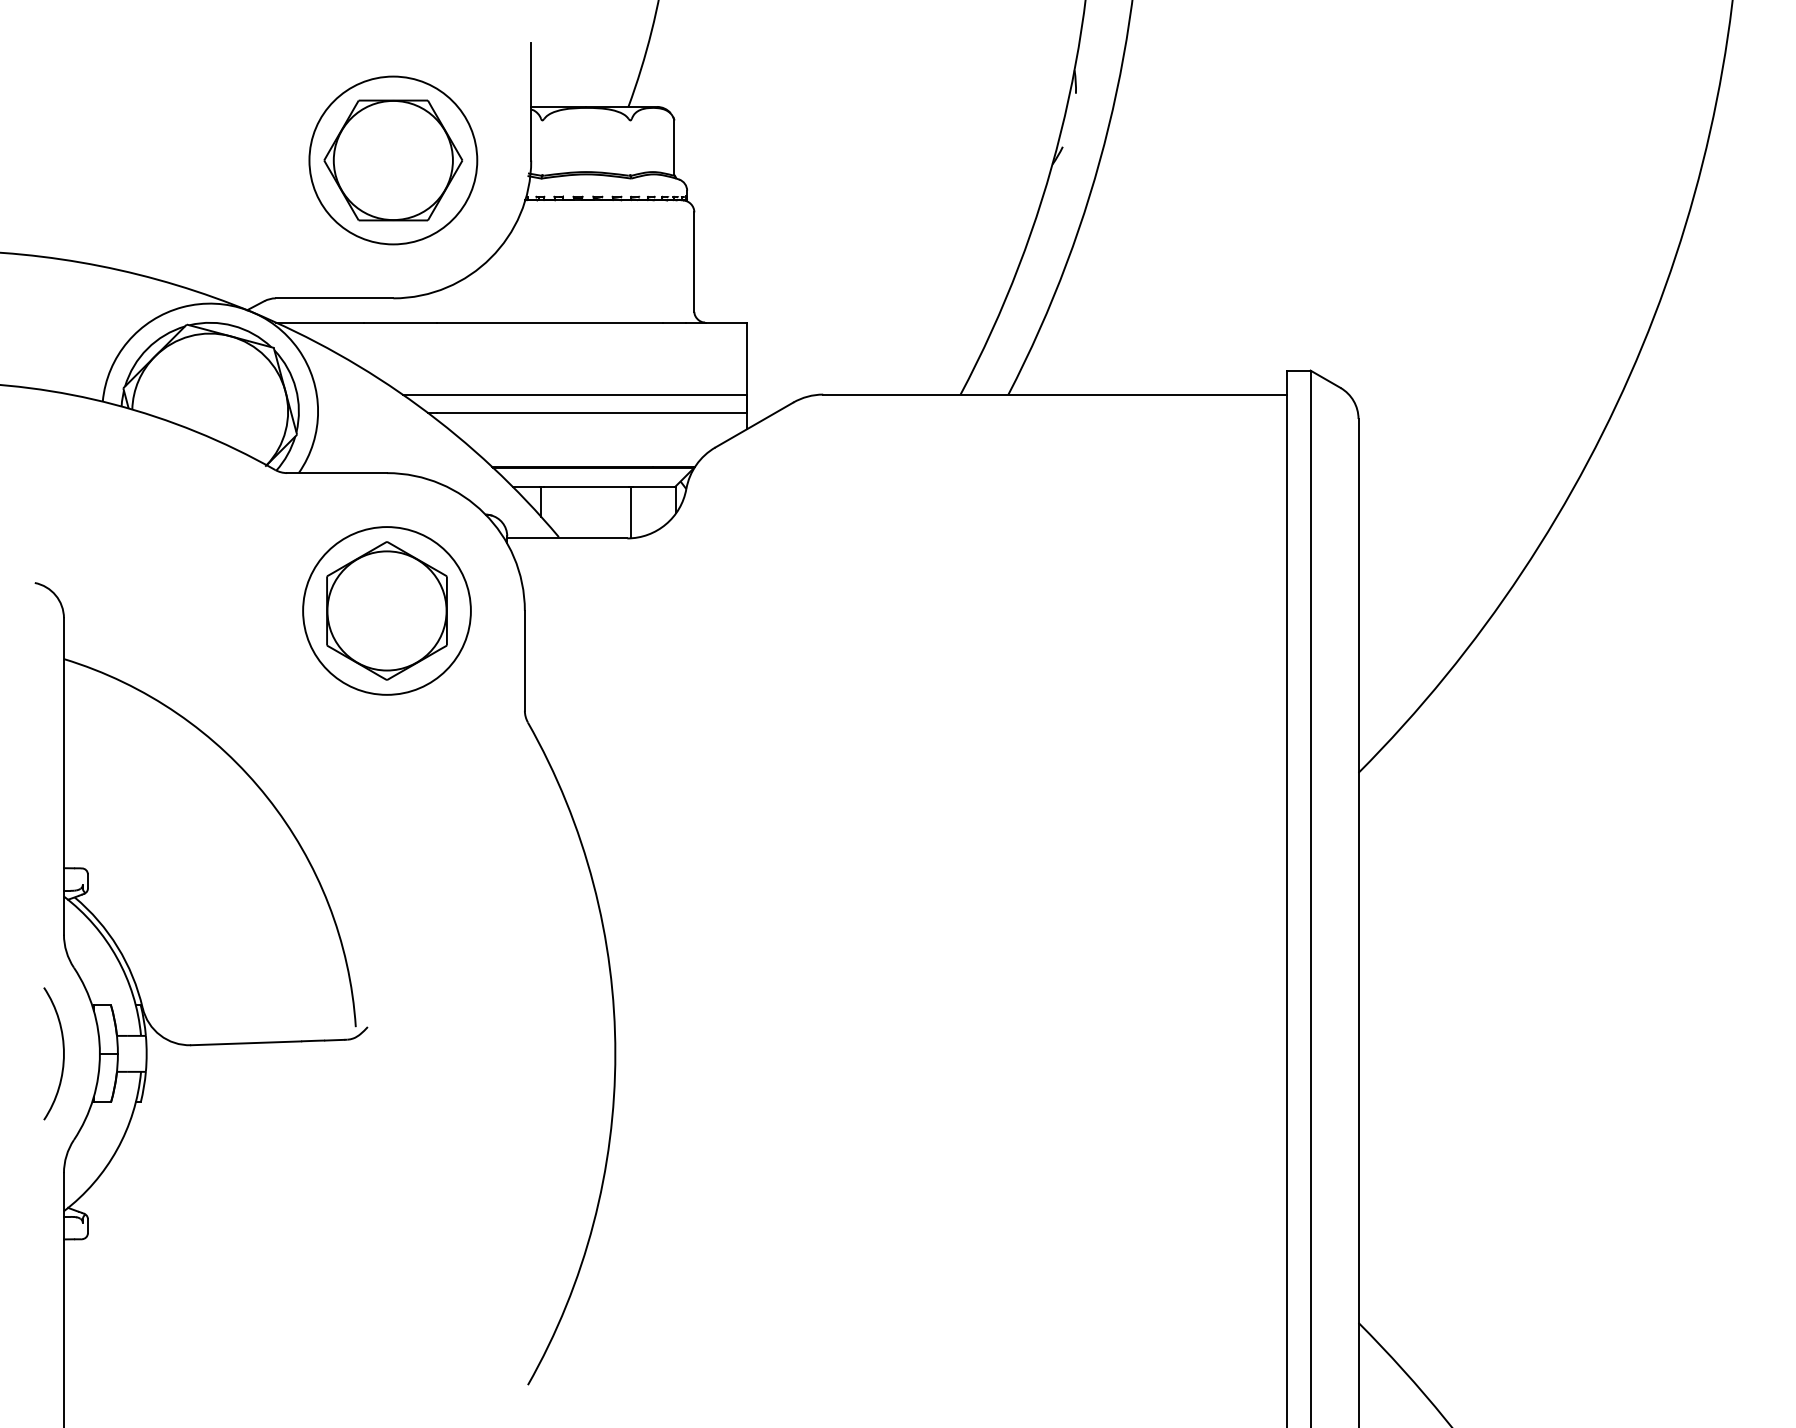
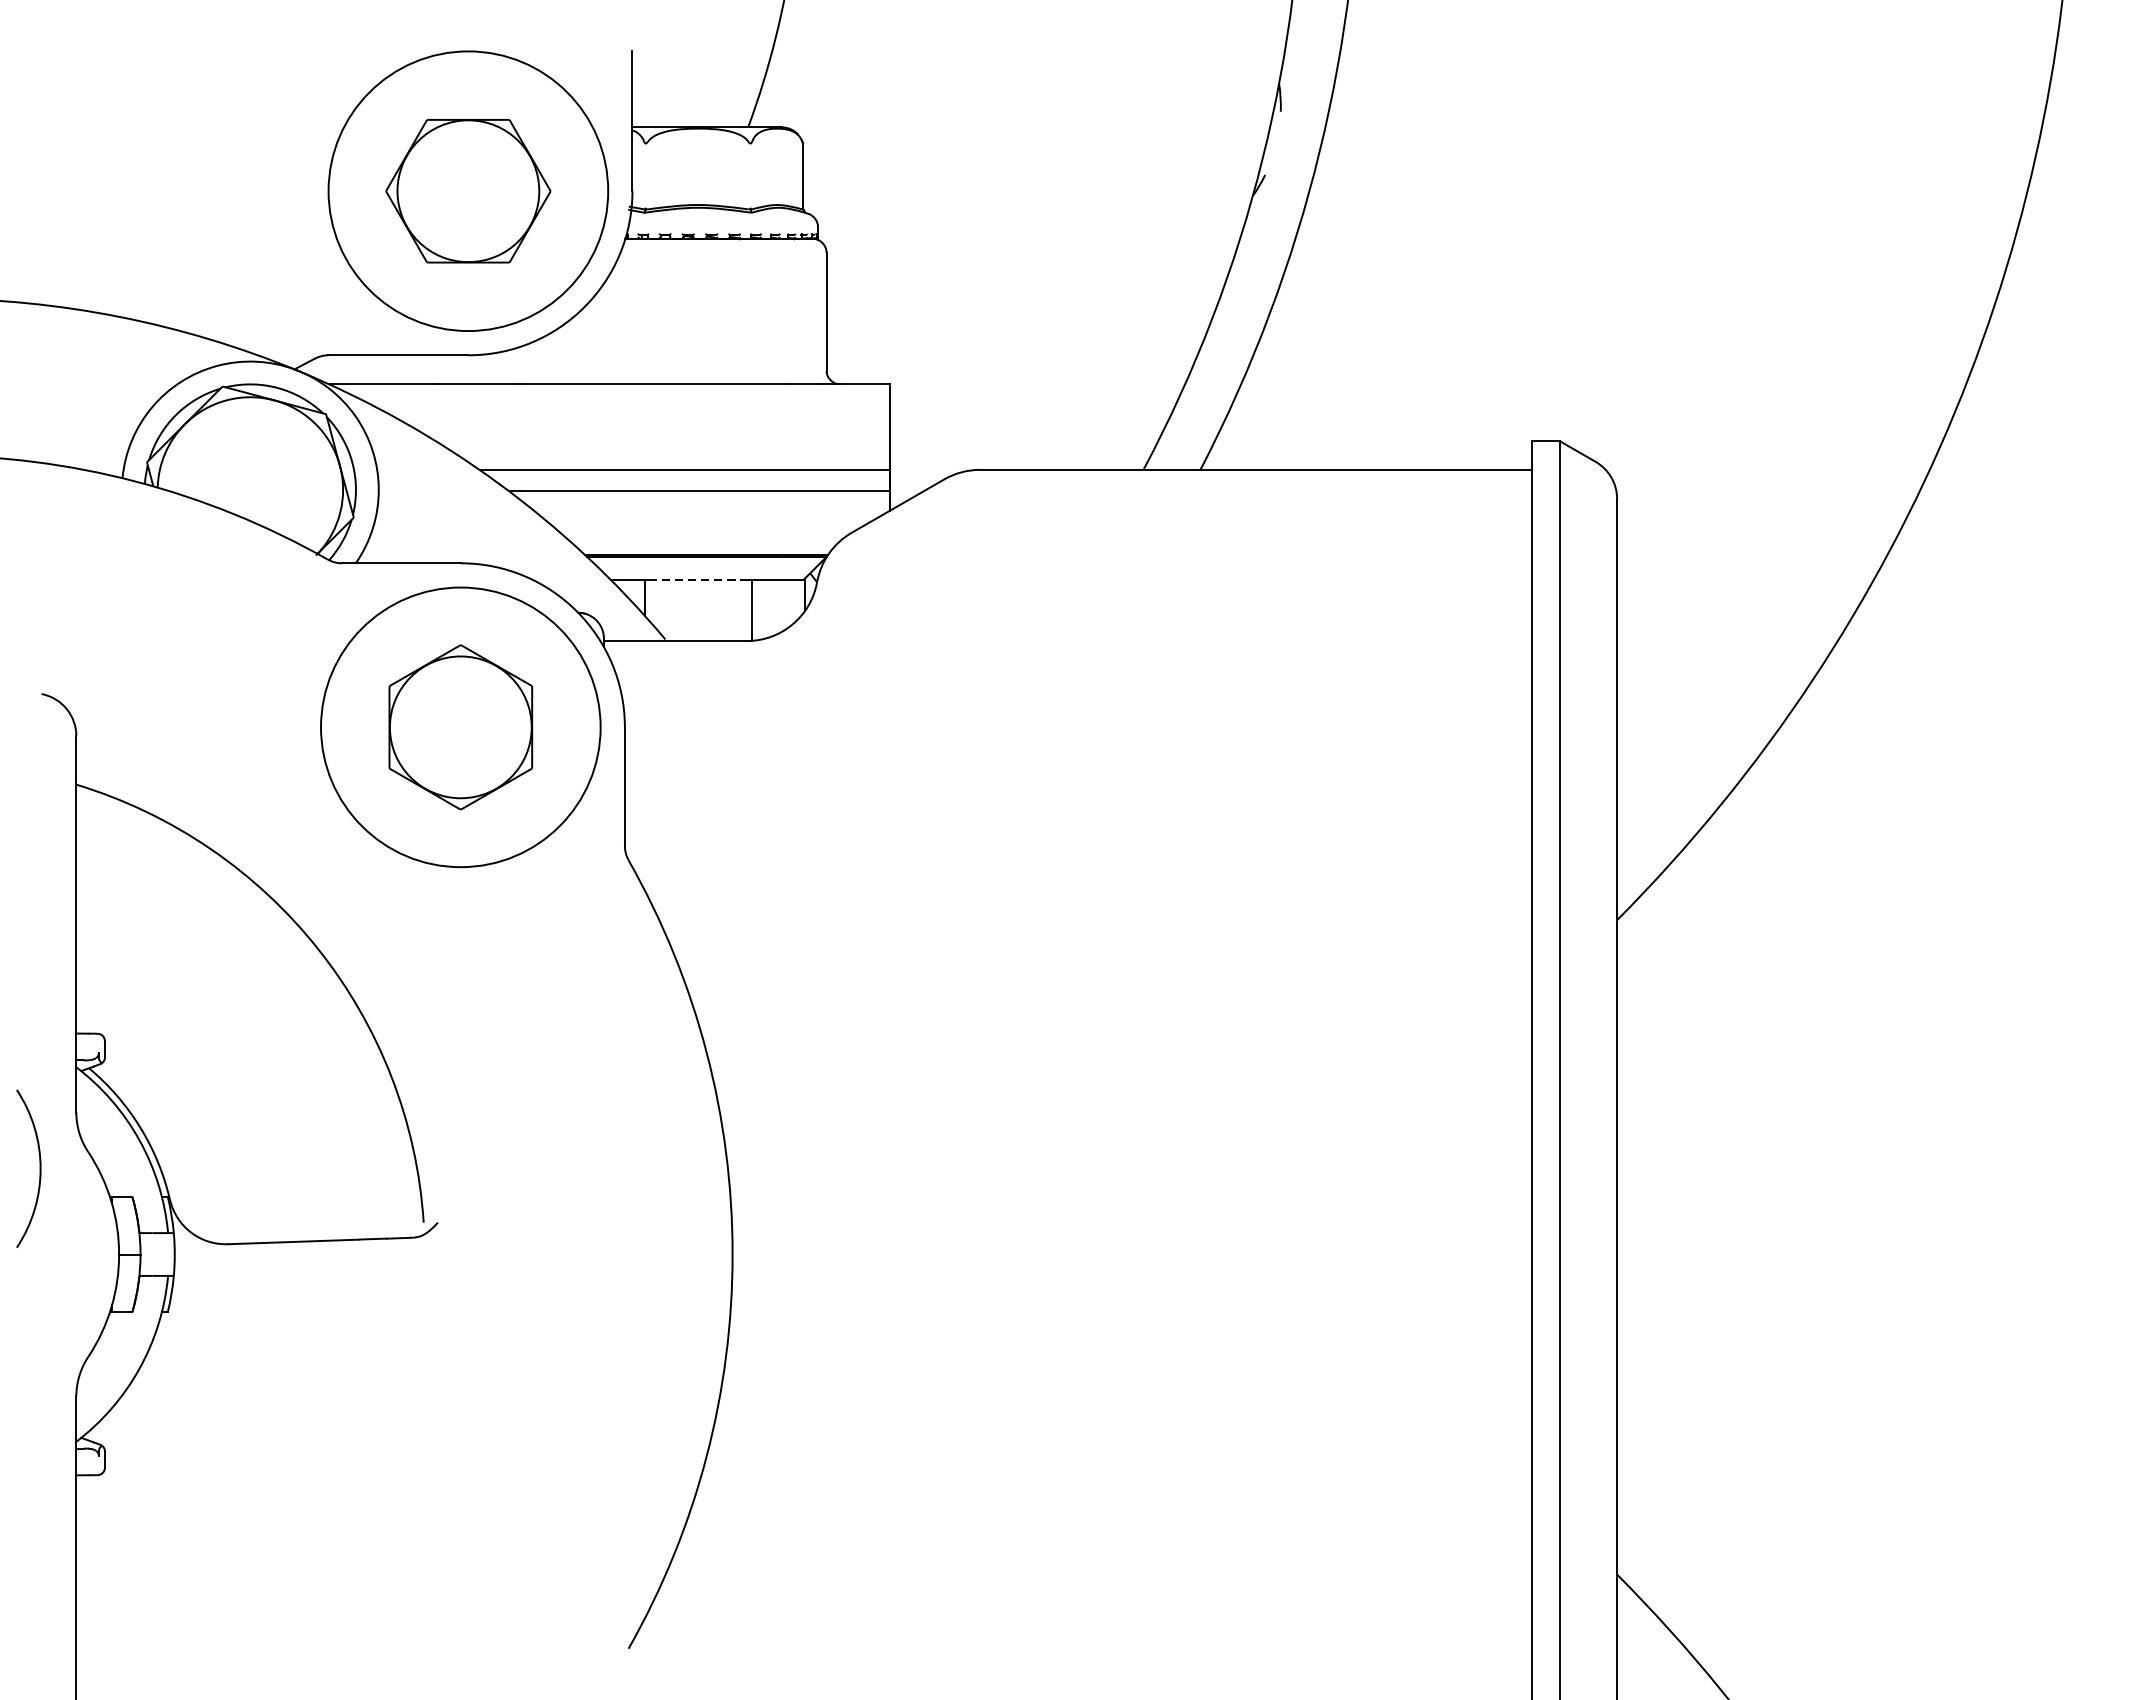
circle: (393, 160) -> (468, 191), size x1.4
line: (585, 486) -> (697, 579), solid -> dashed
circle: (386, 610) -> (460, 726), size x1.4
arc: (63, 1053) -> (40, 1168), moved

